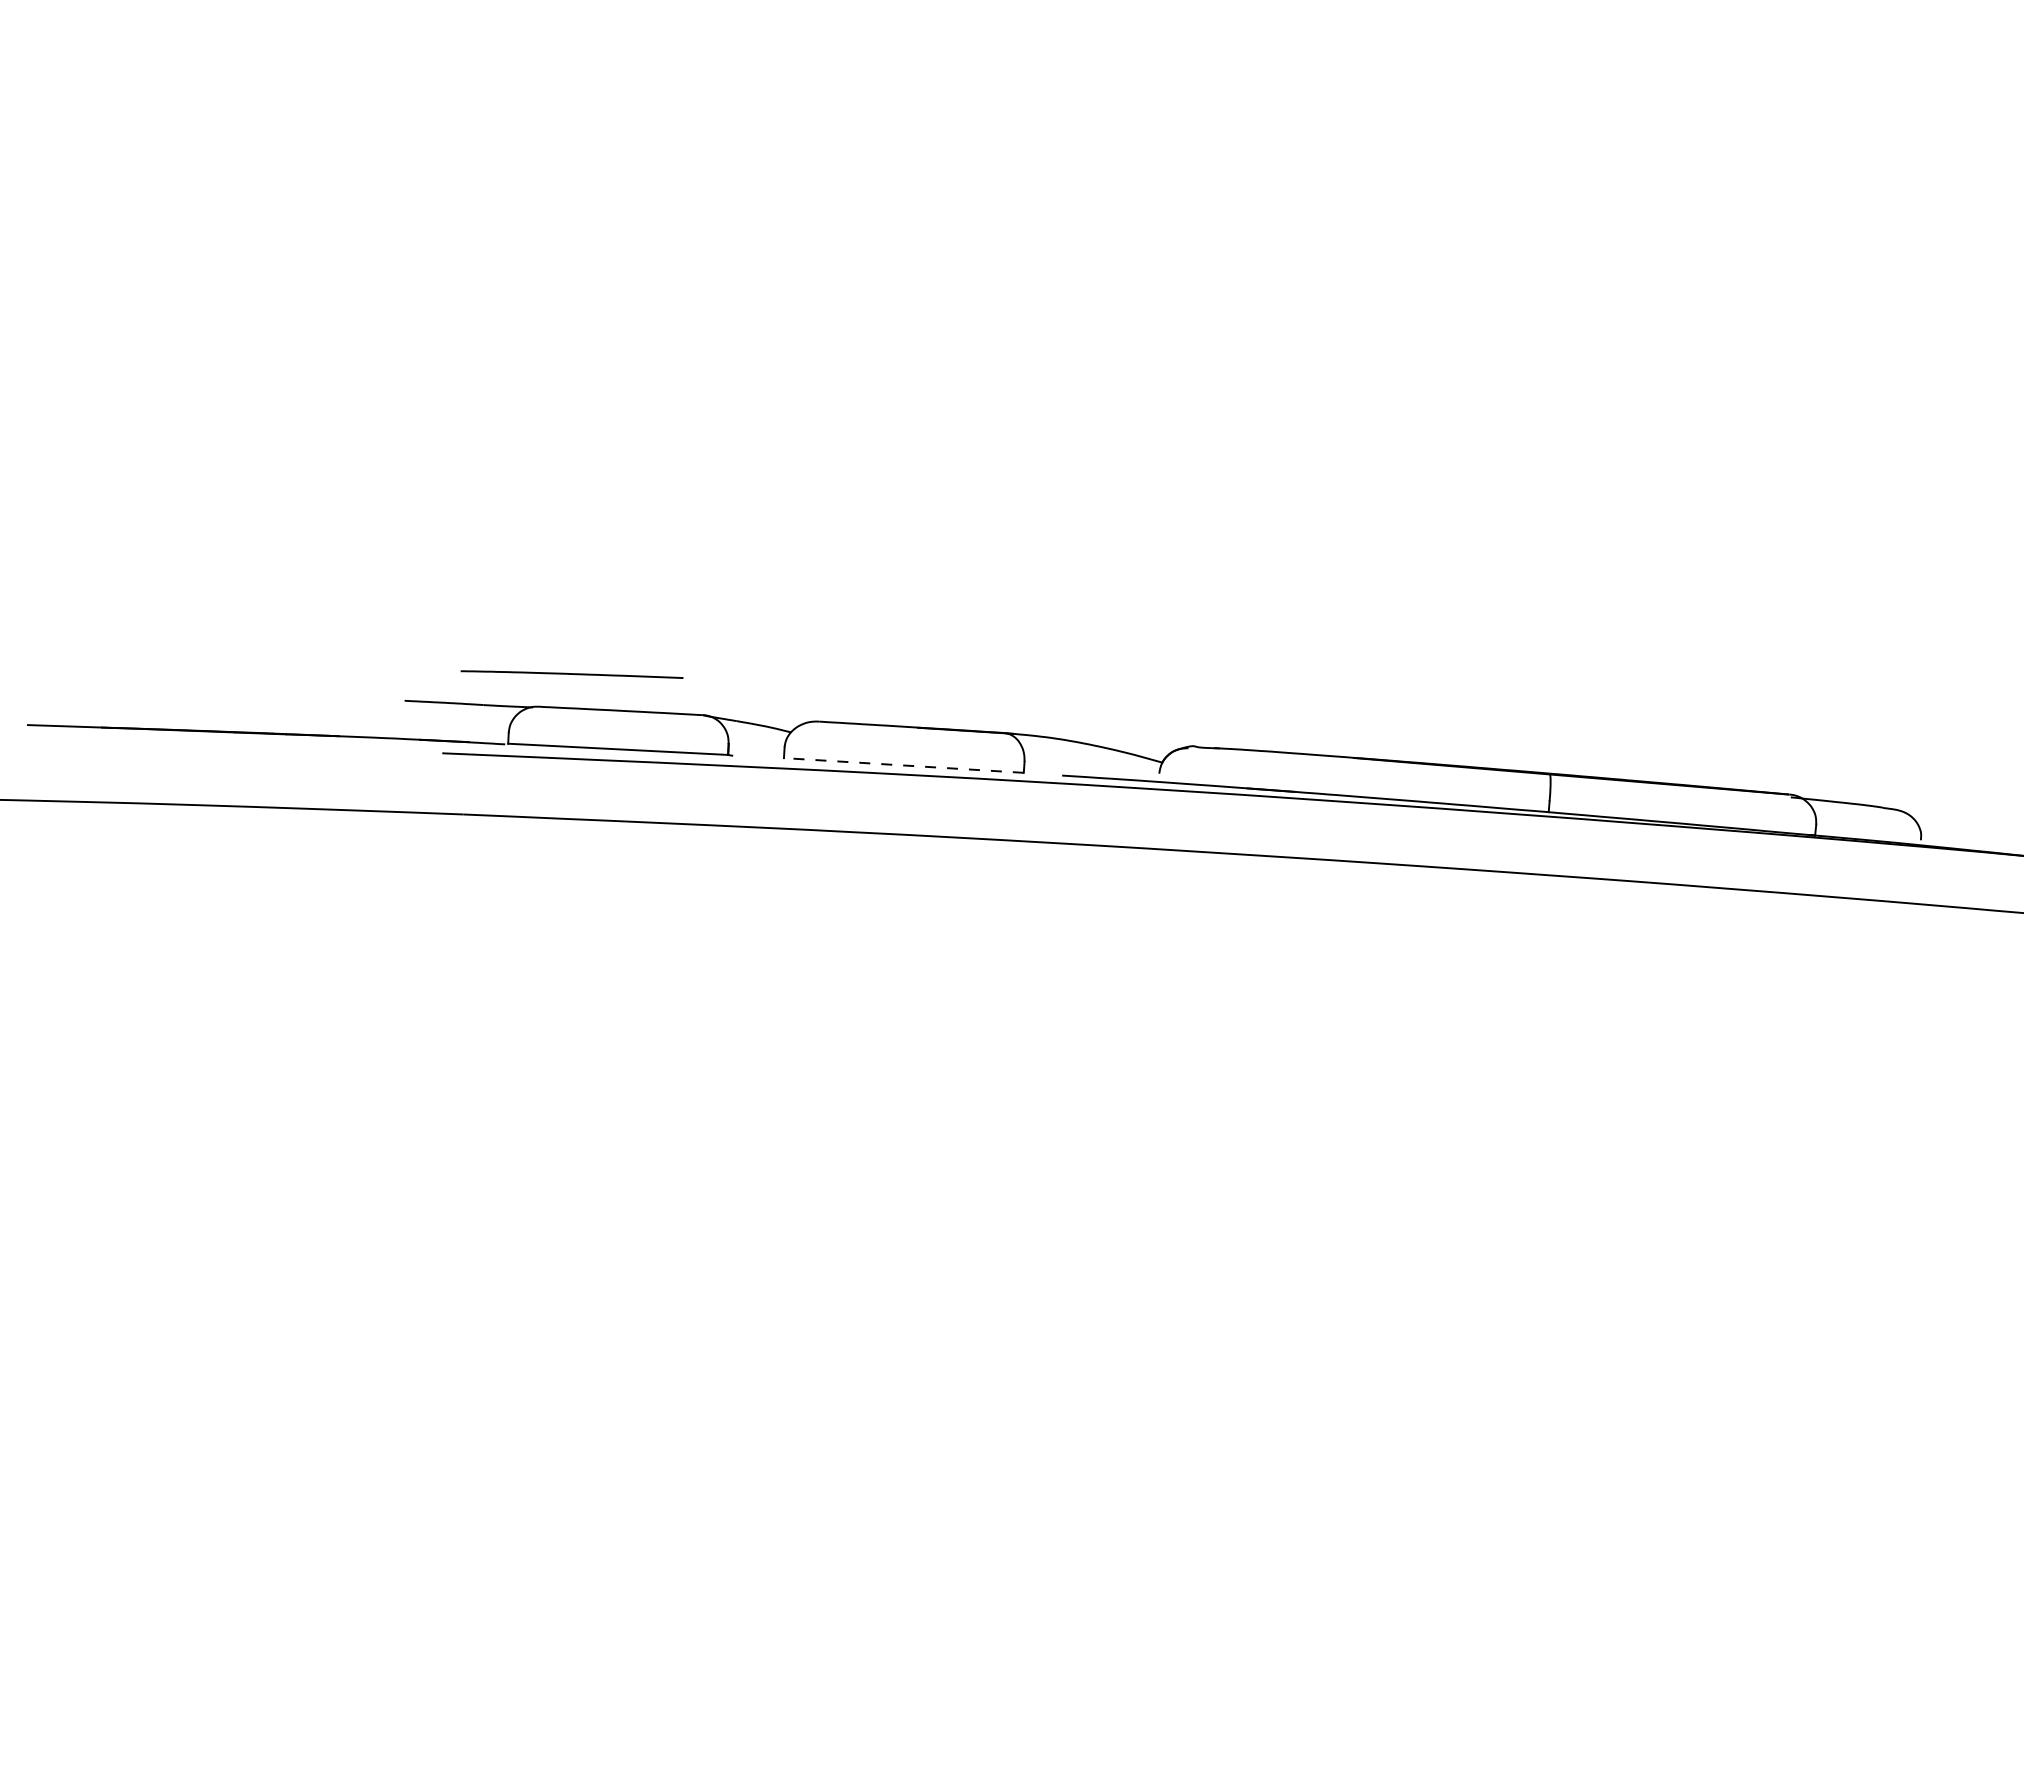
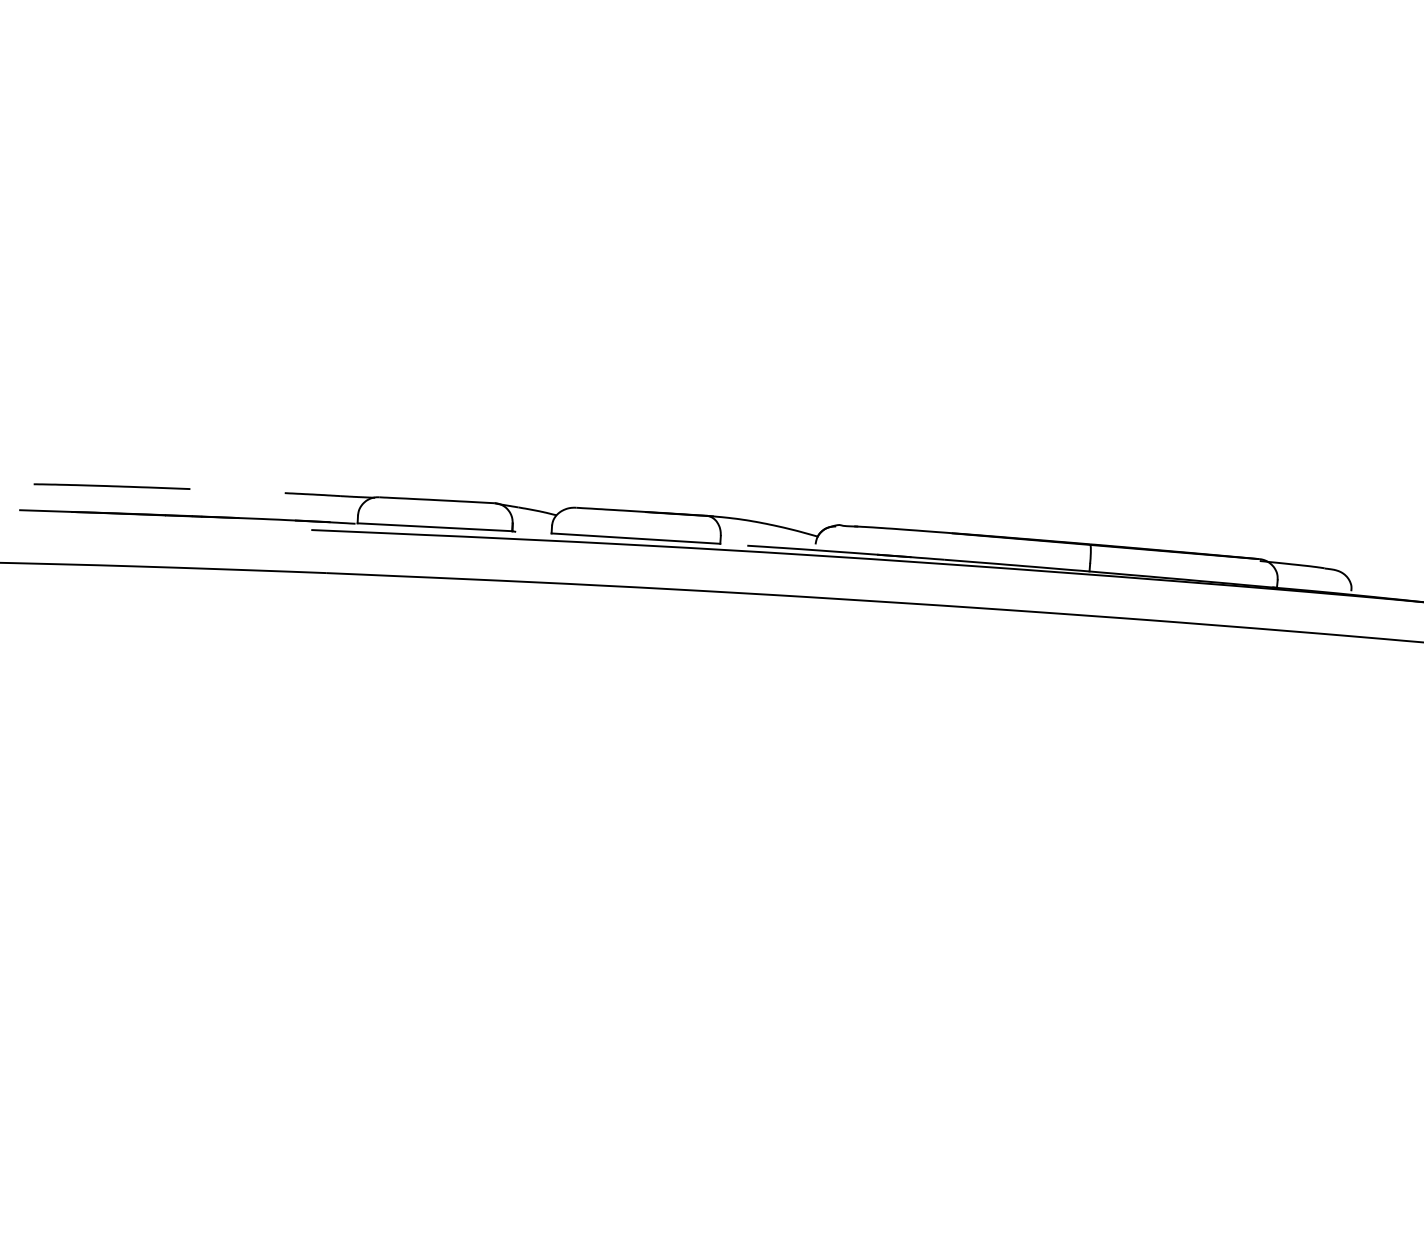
line: (571, 674) -> (111, 486), moved
line: (903, 765) -> (635, 538), dashed -> solid

